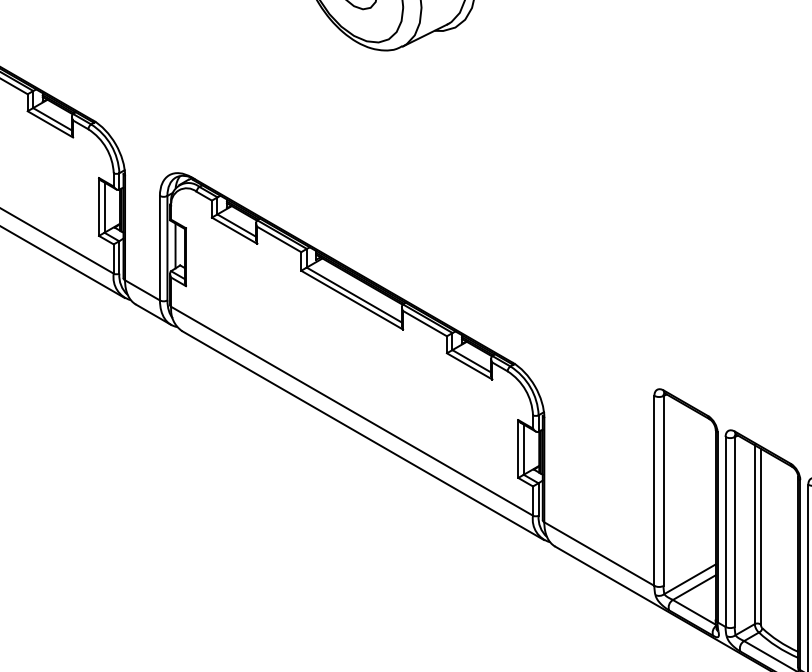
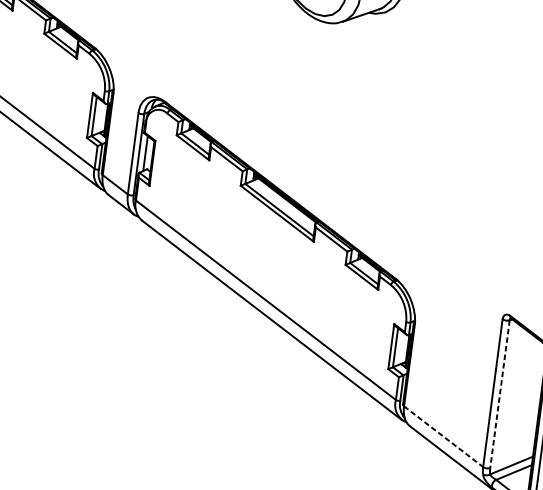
line: (663, 491) -> (499, 394), solid -> dashed
line: (599, 554) -> (443, 437), solid -> dashed

